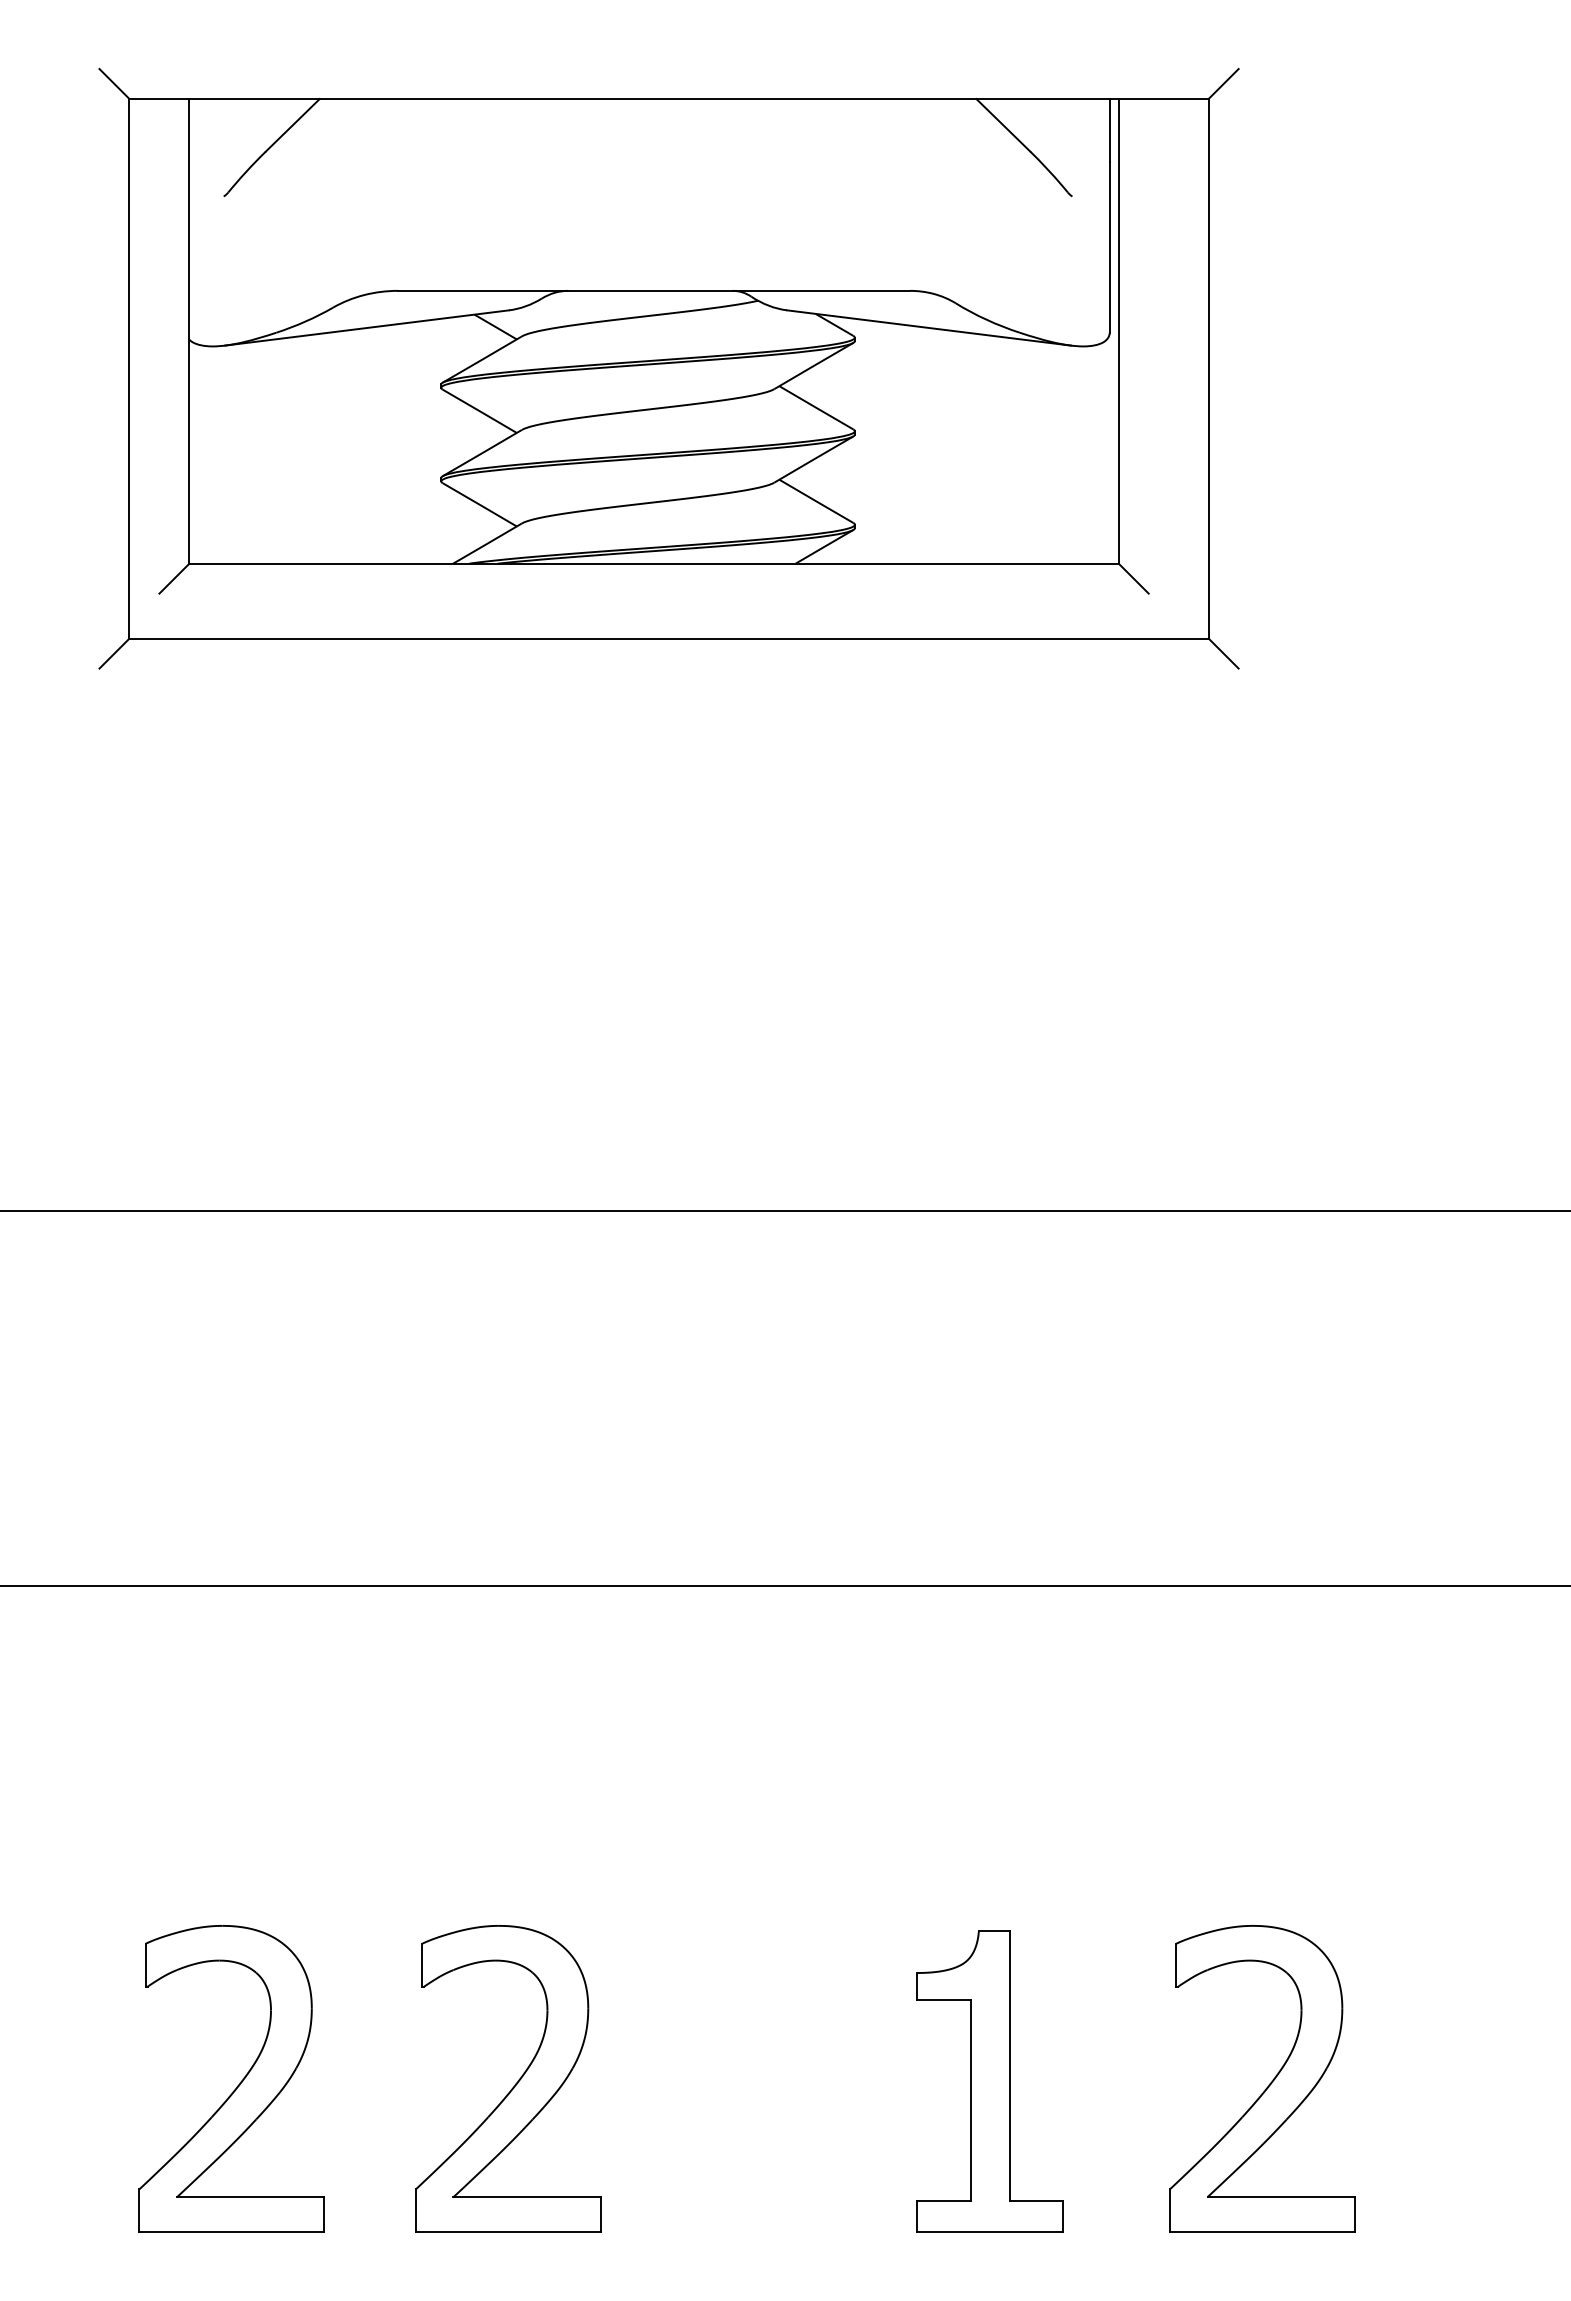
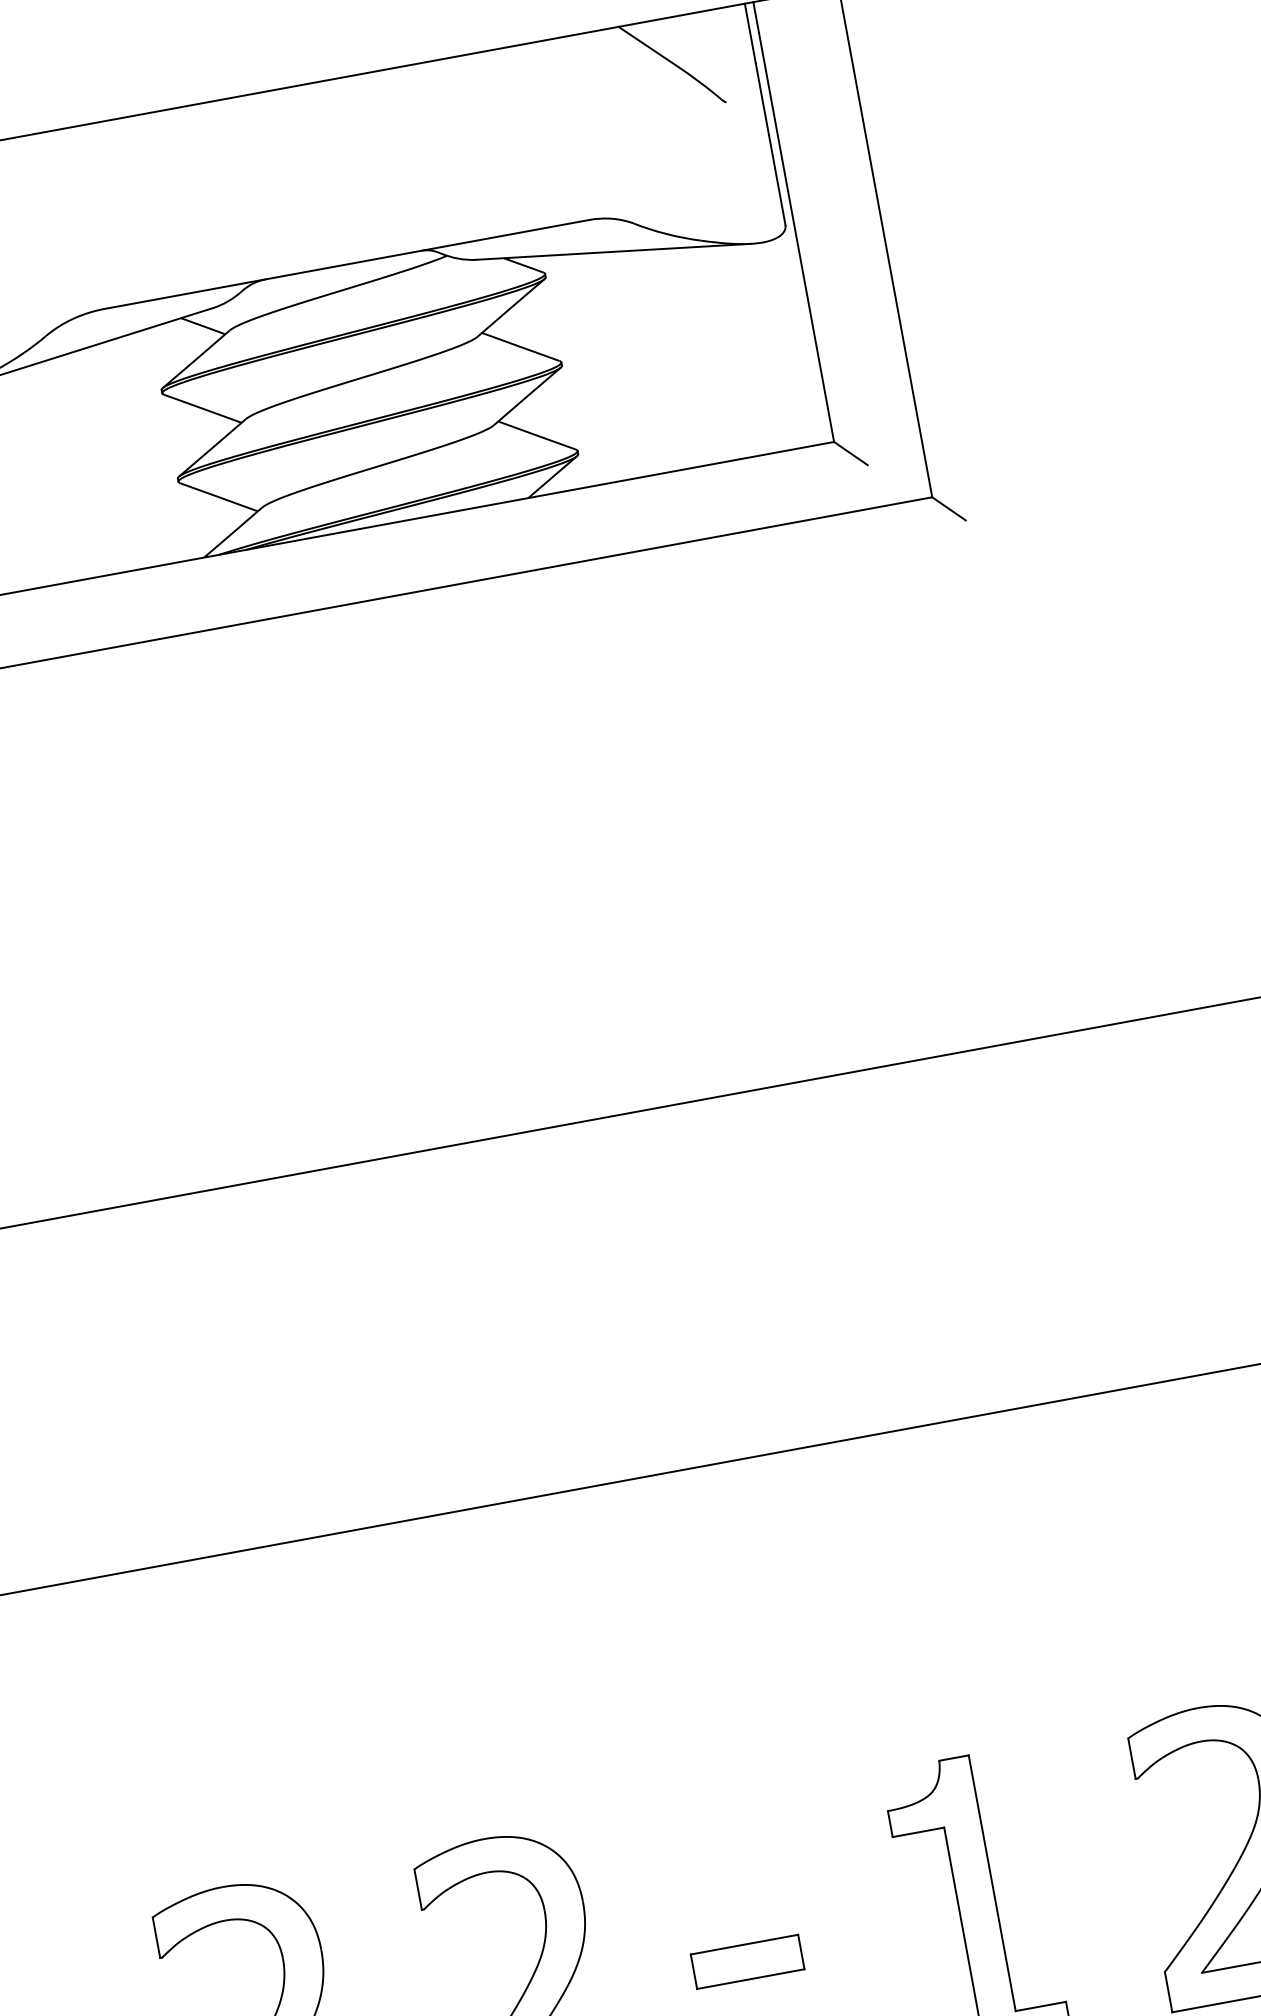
part: (745, 2100) -> (747, 1961), added

